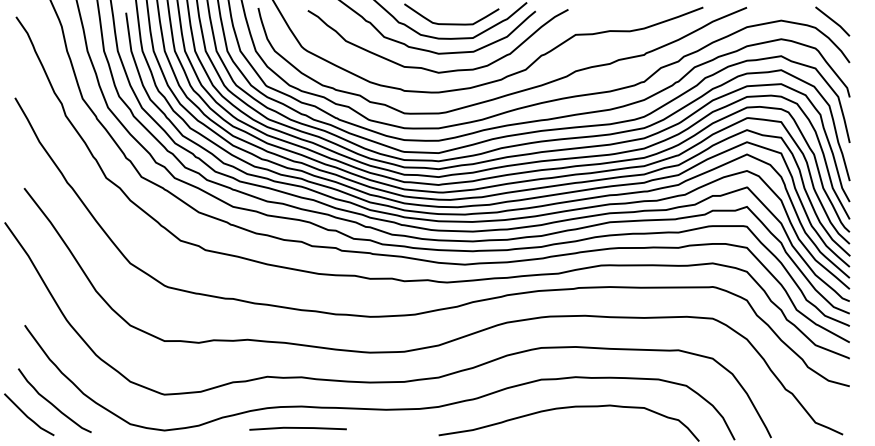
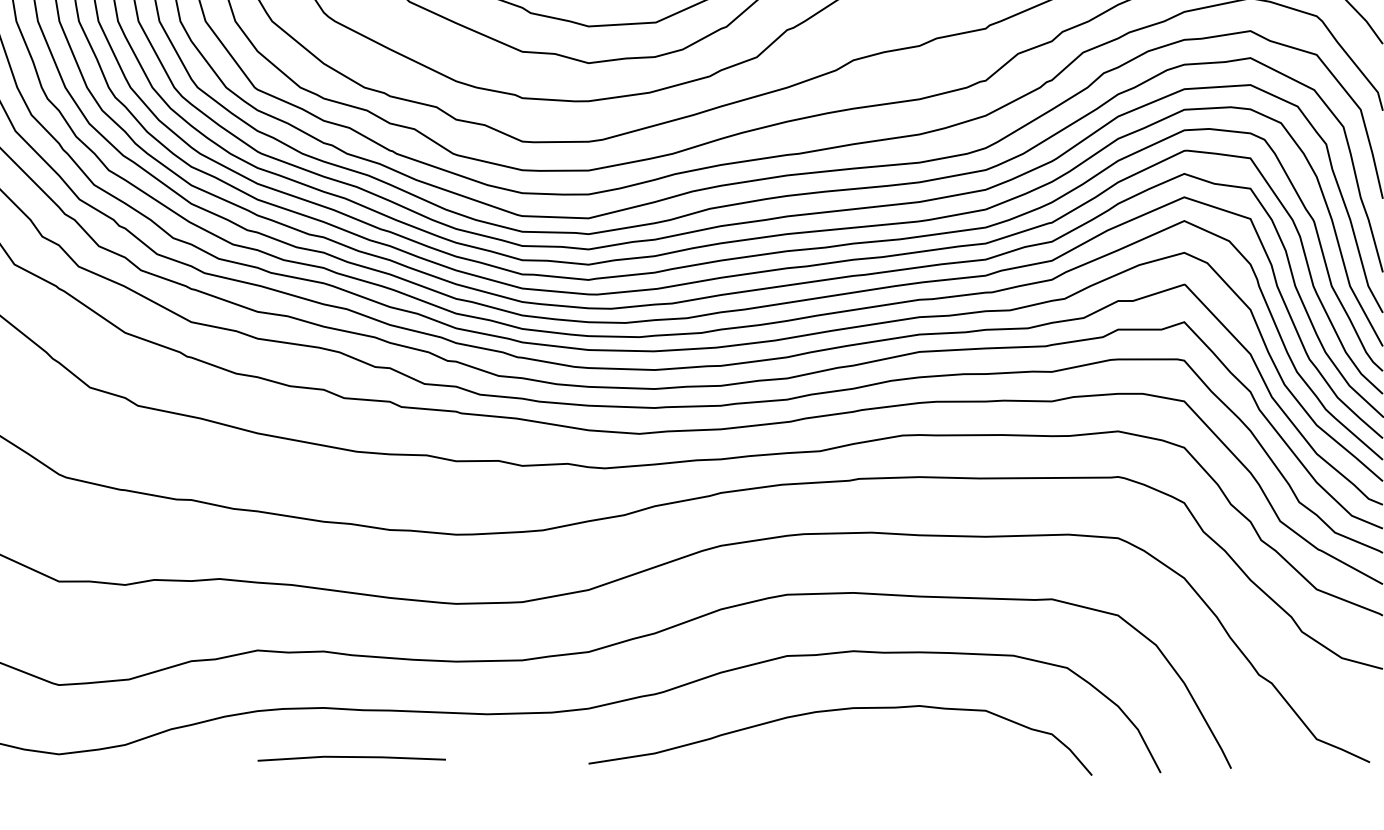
line: (297, 428) -> (350, 758), moved

